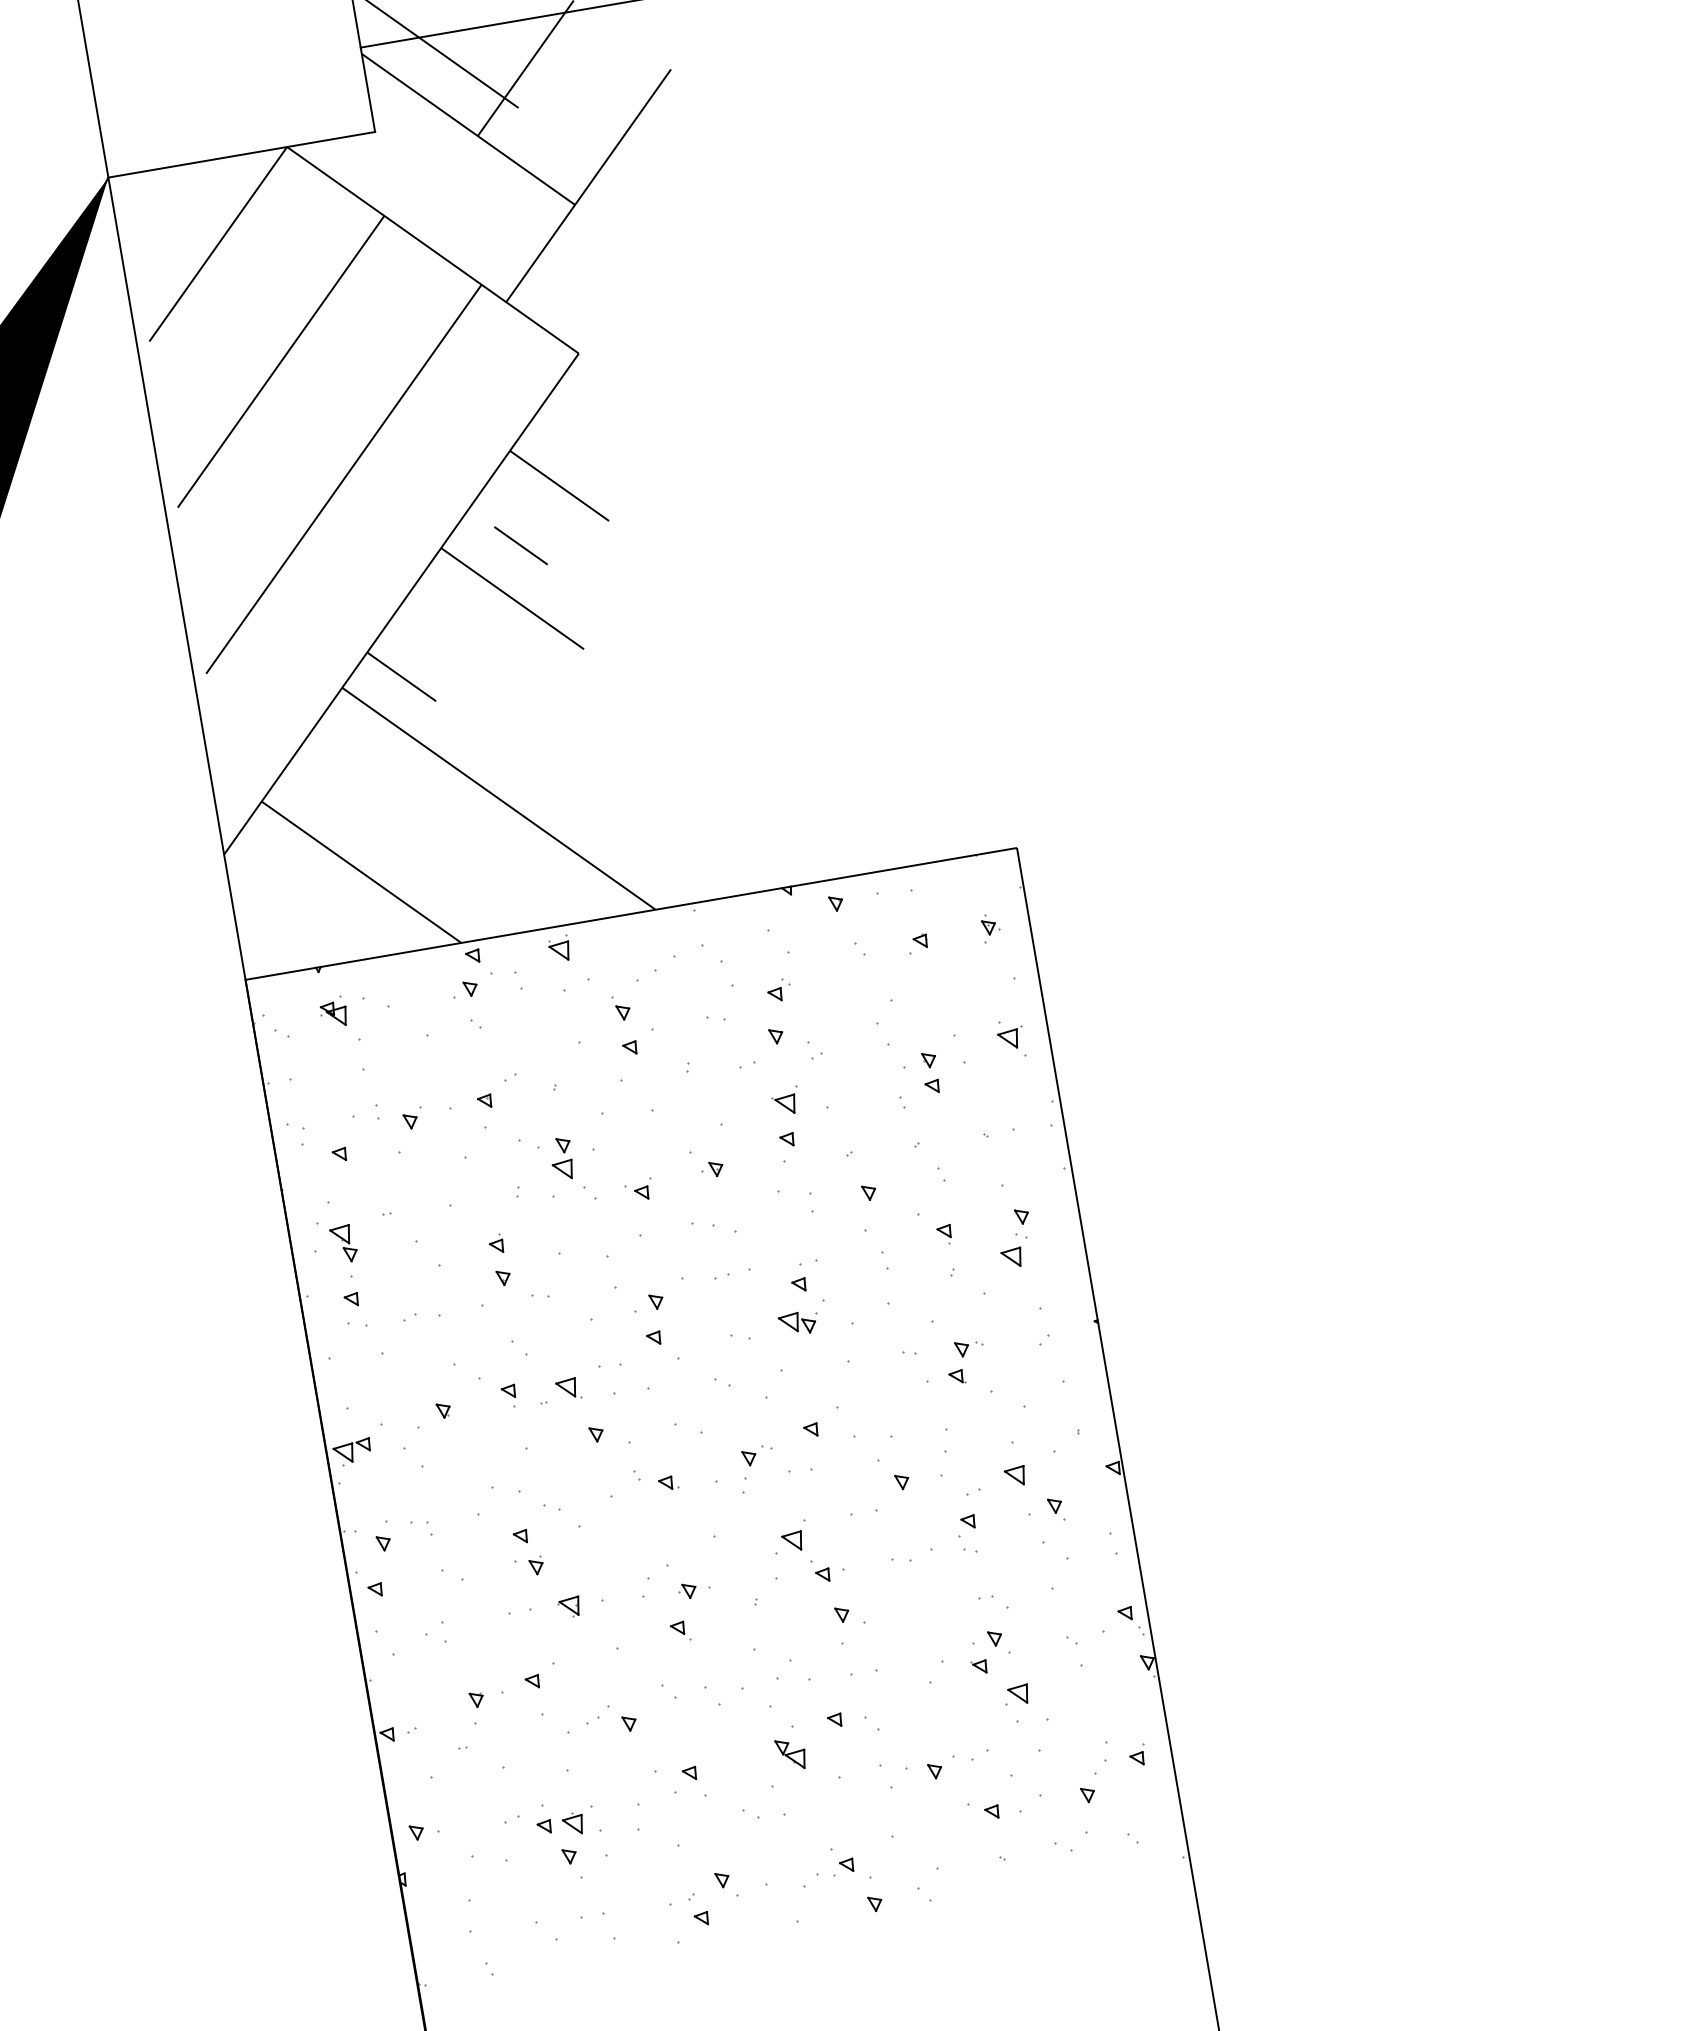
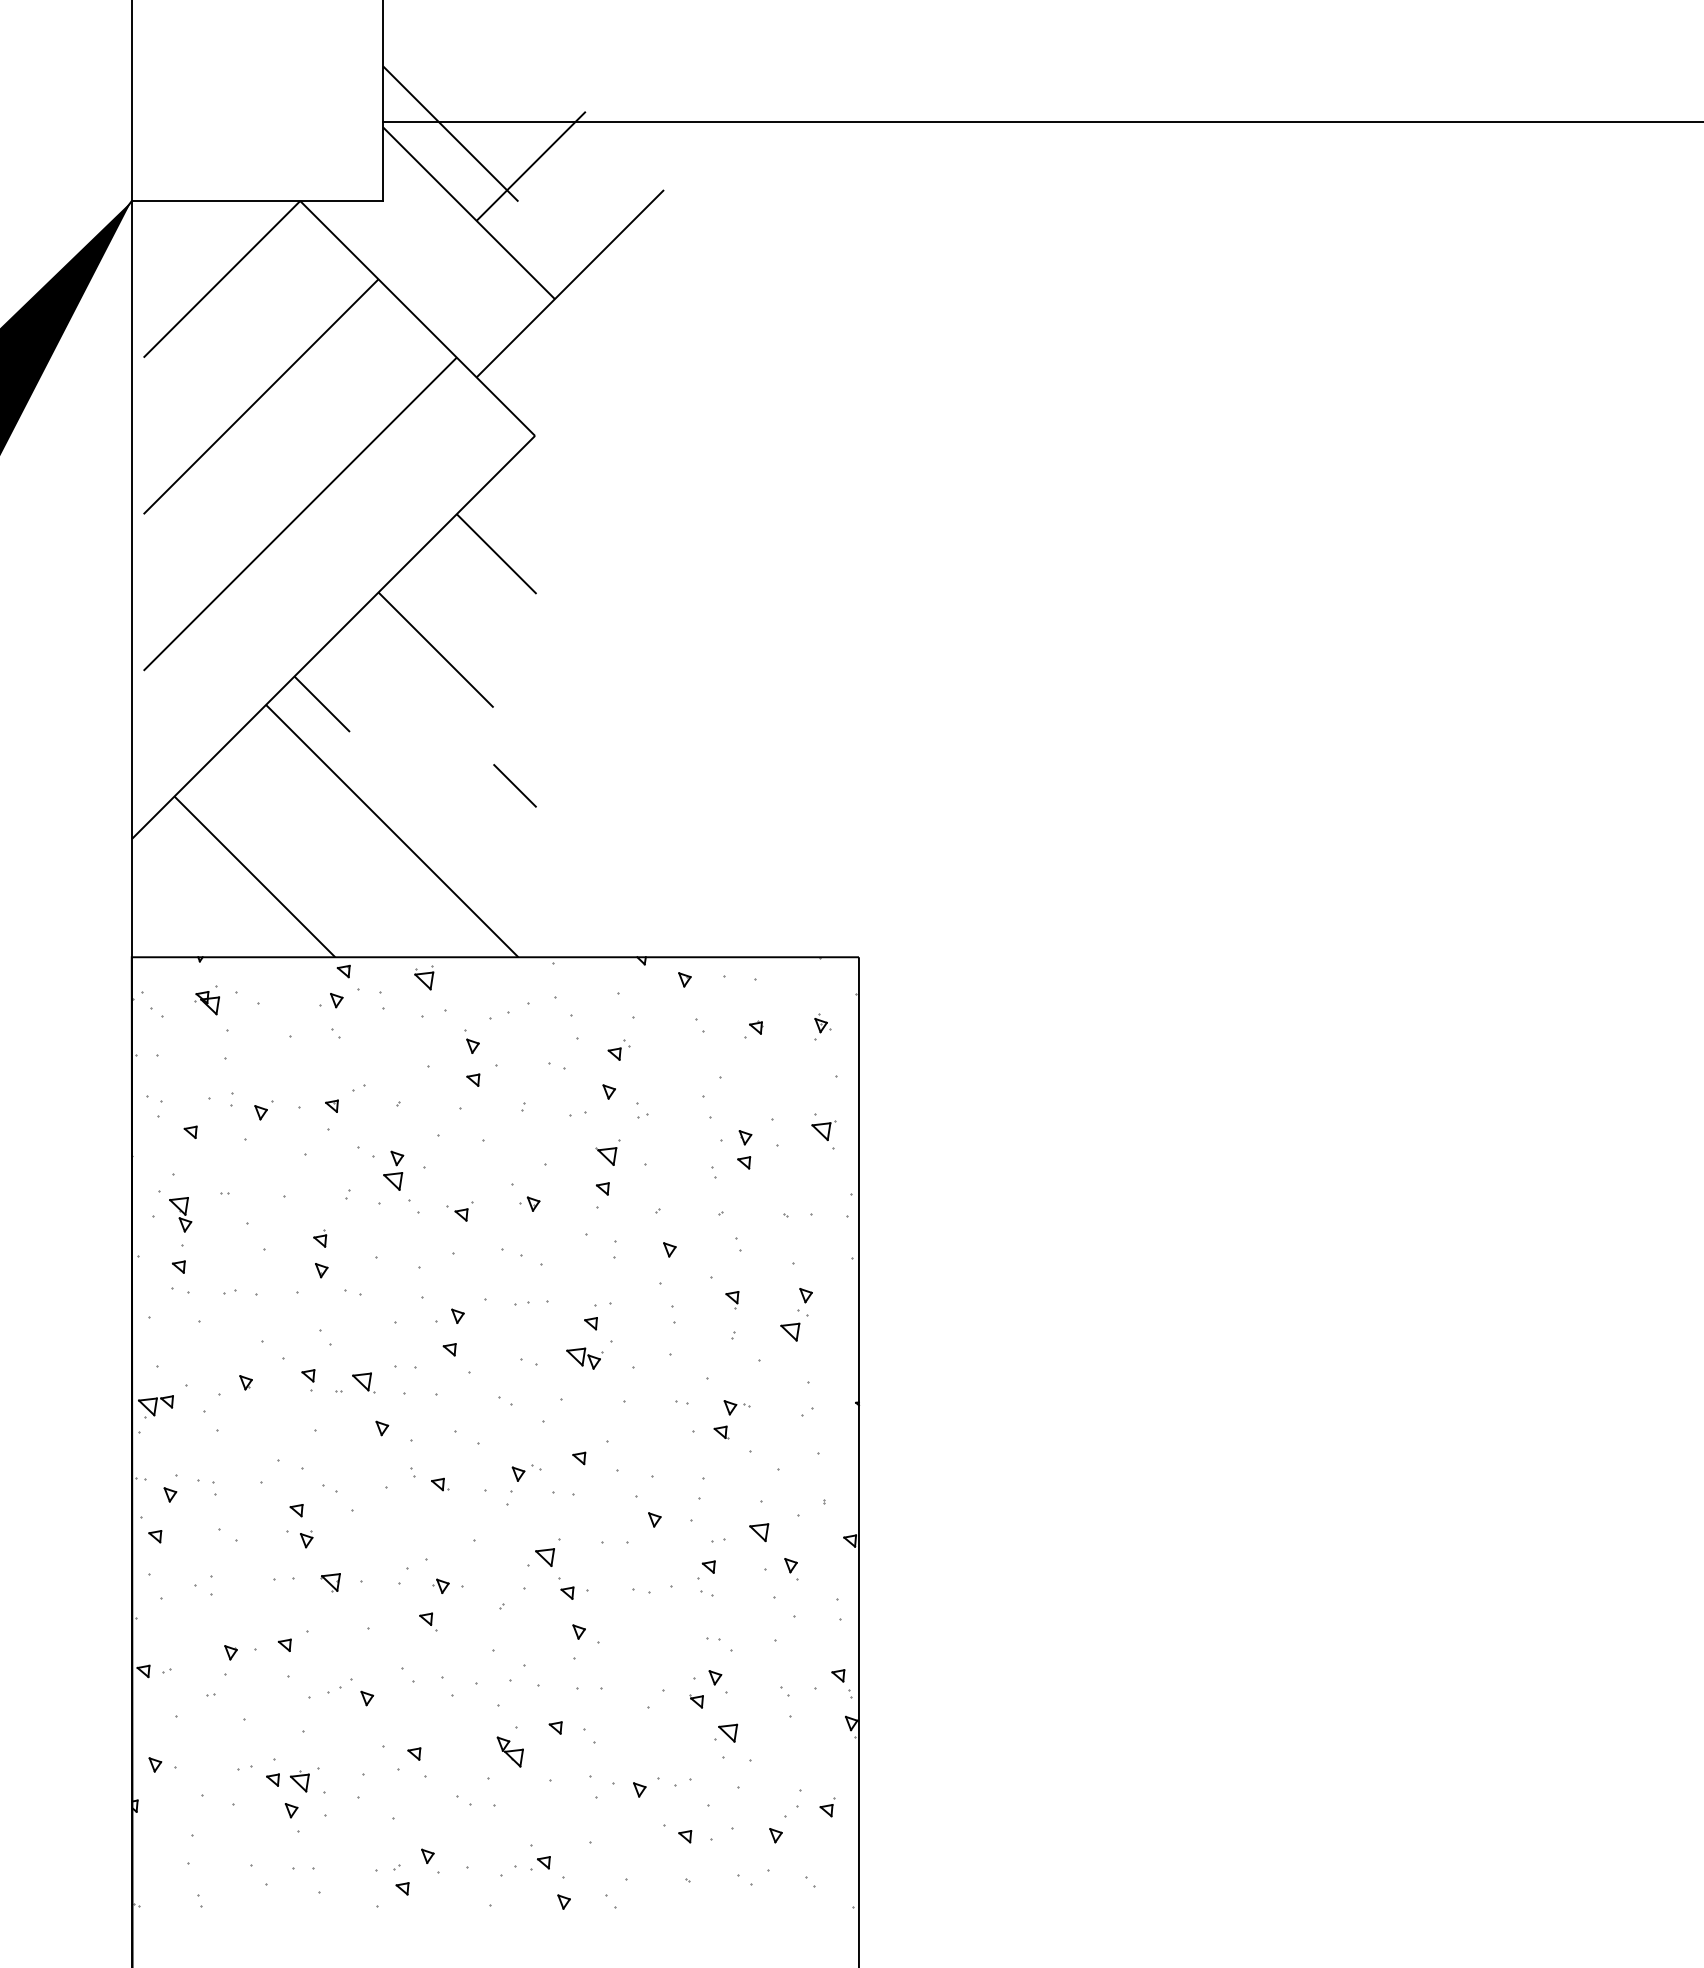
line: (520, 545) -> (514, 785), moved

